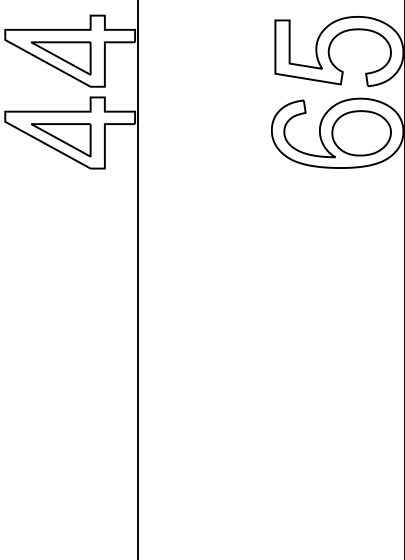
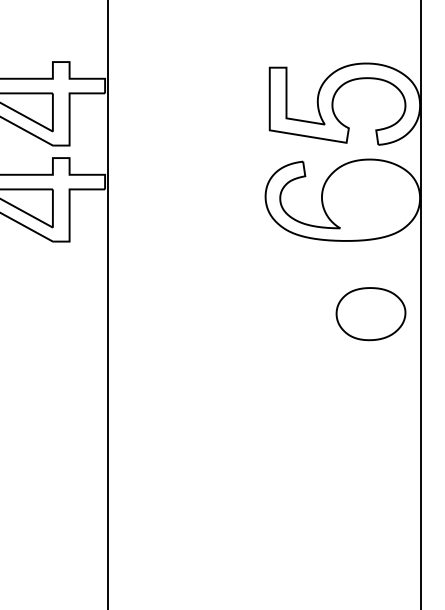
part: (361, 133) -> (370, 314), moved

